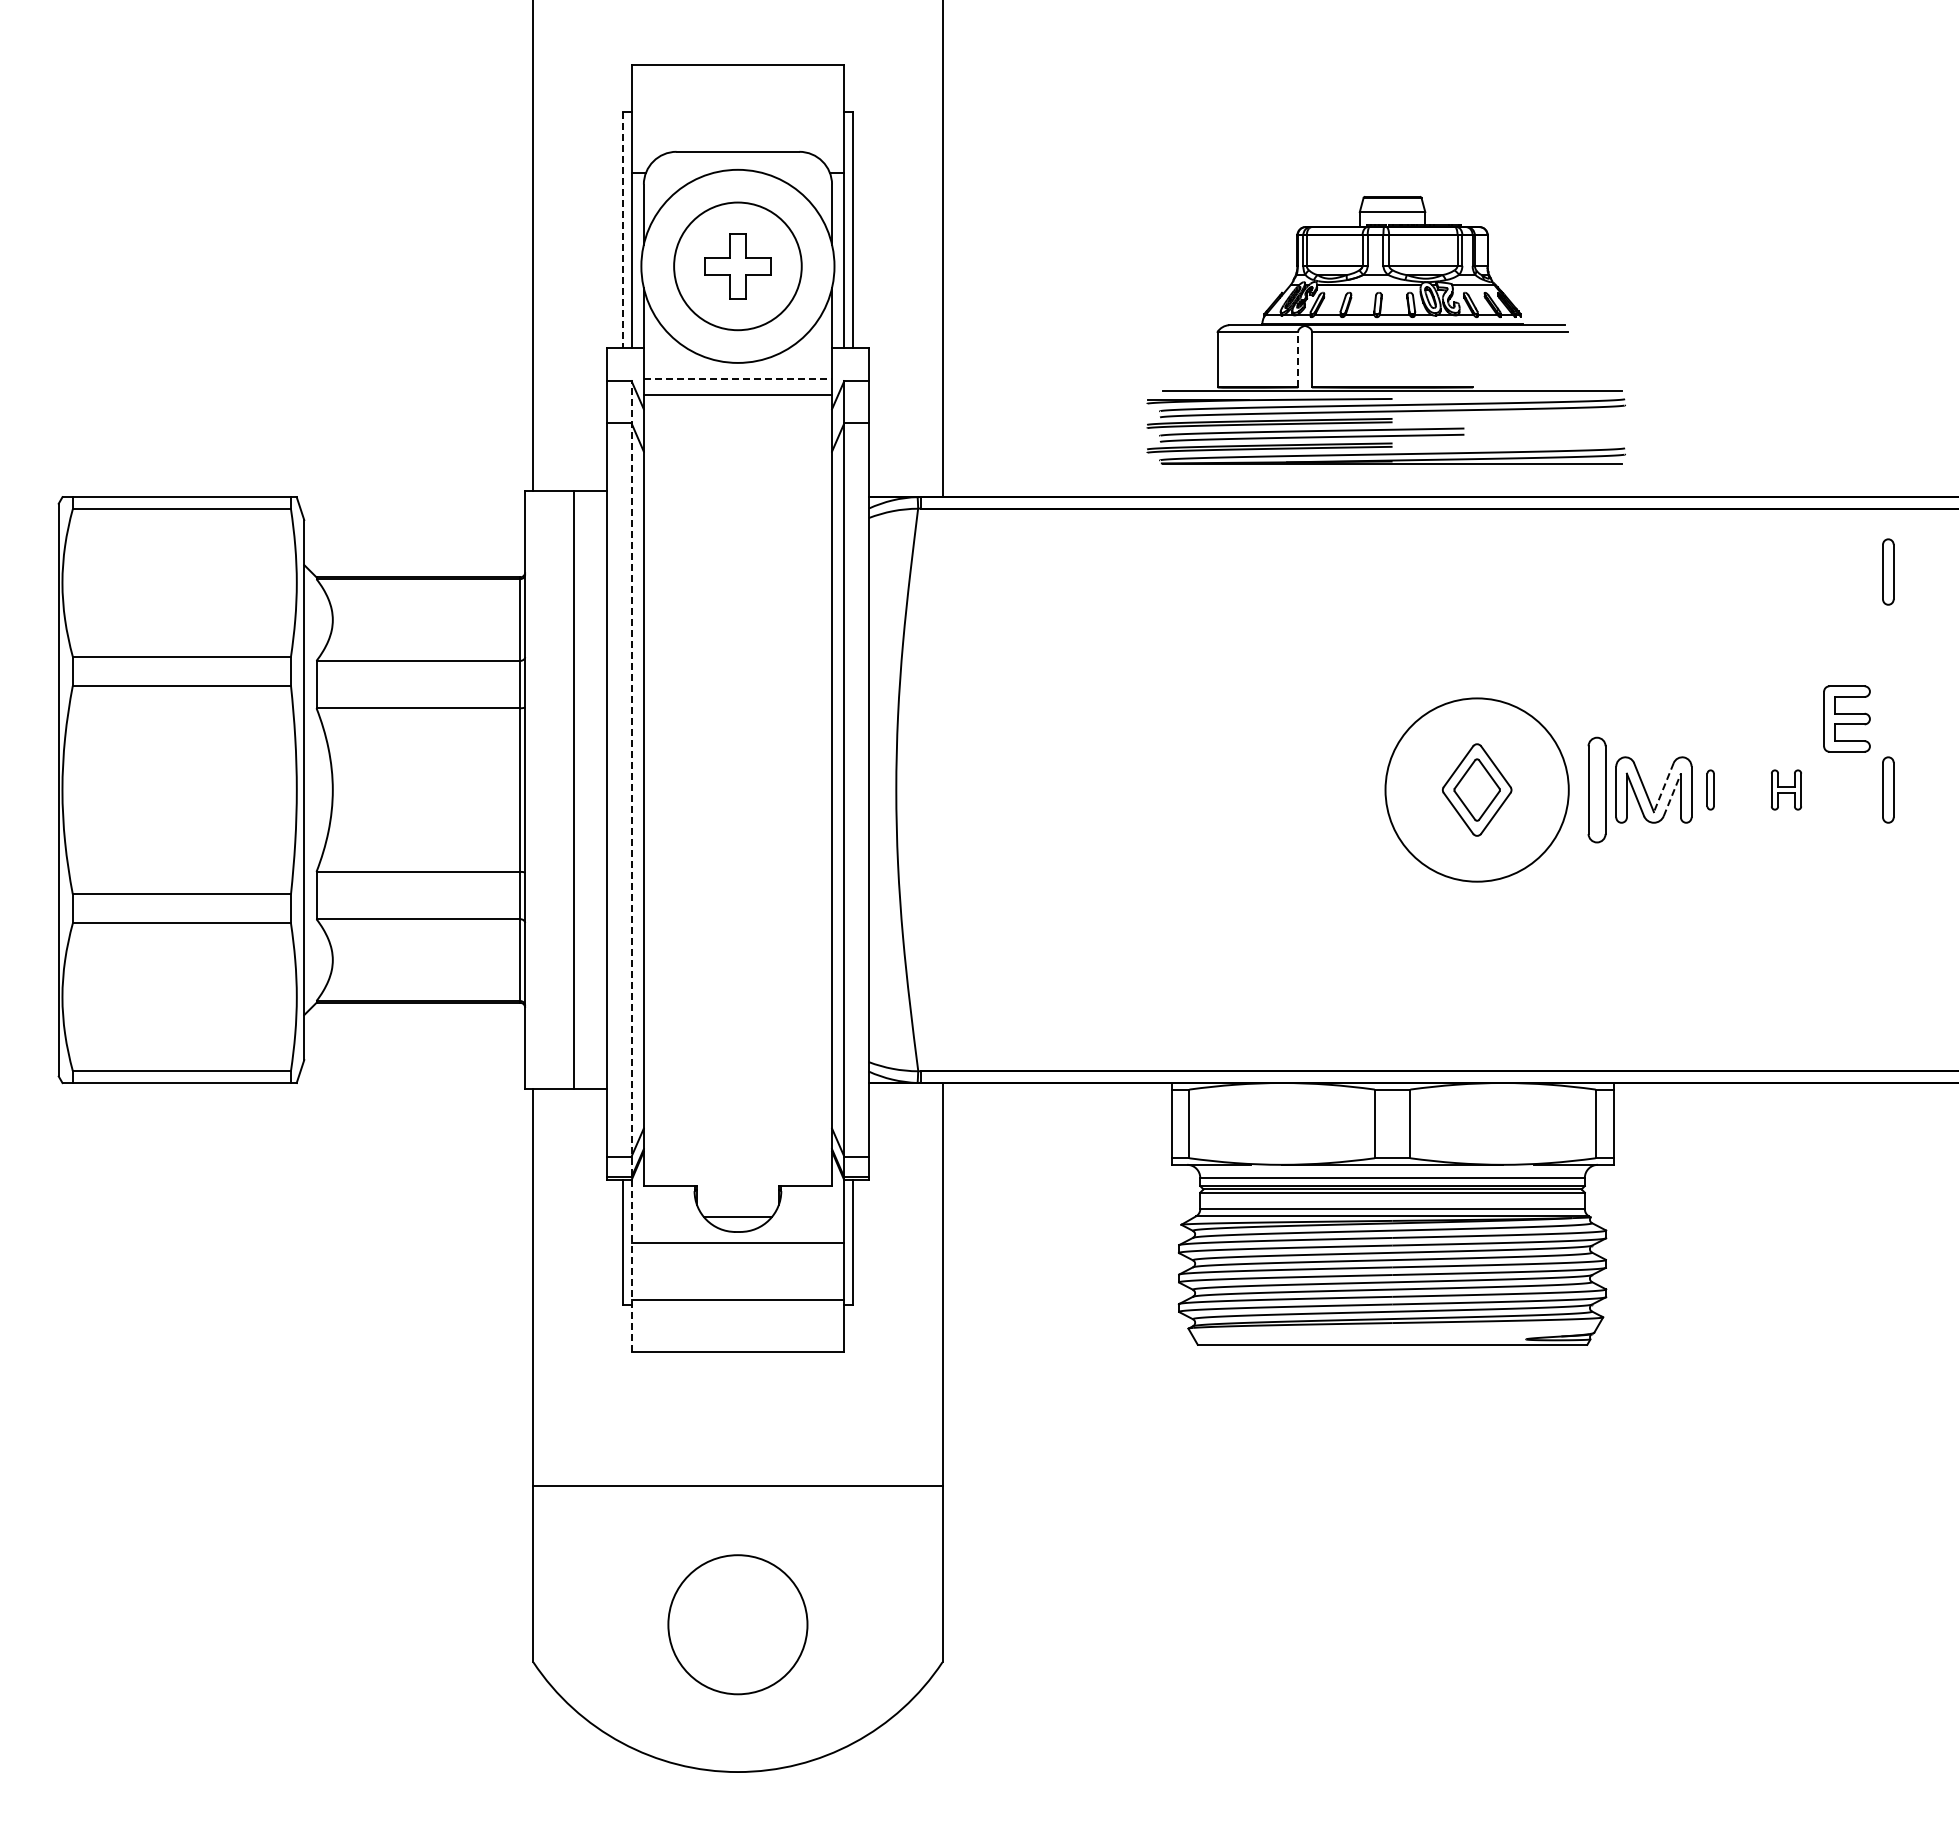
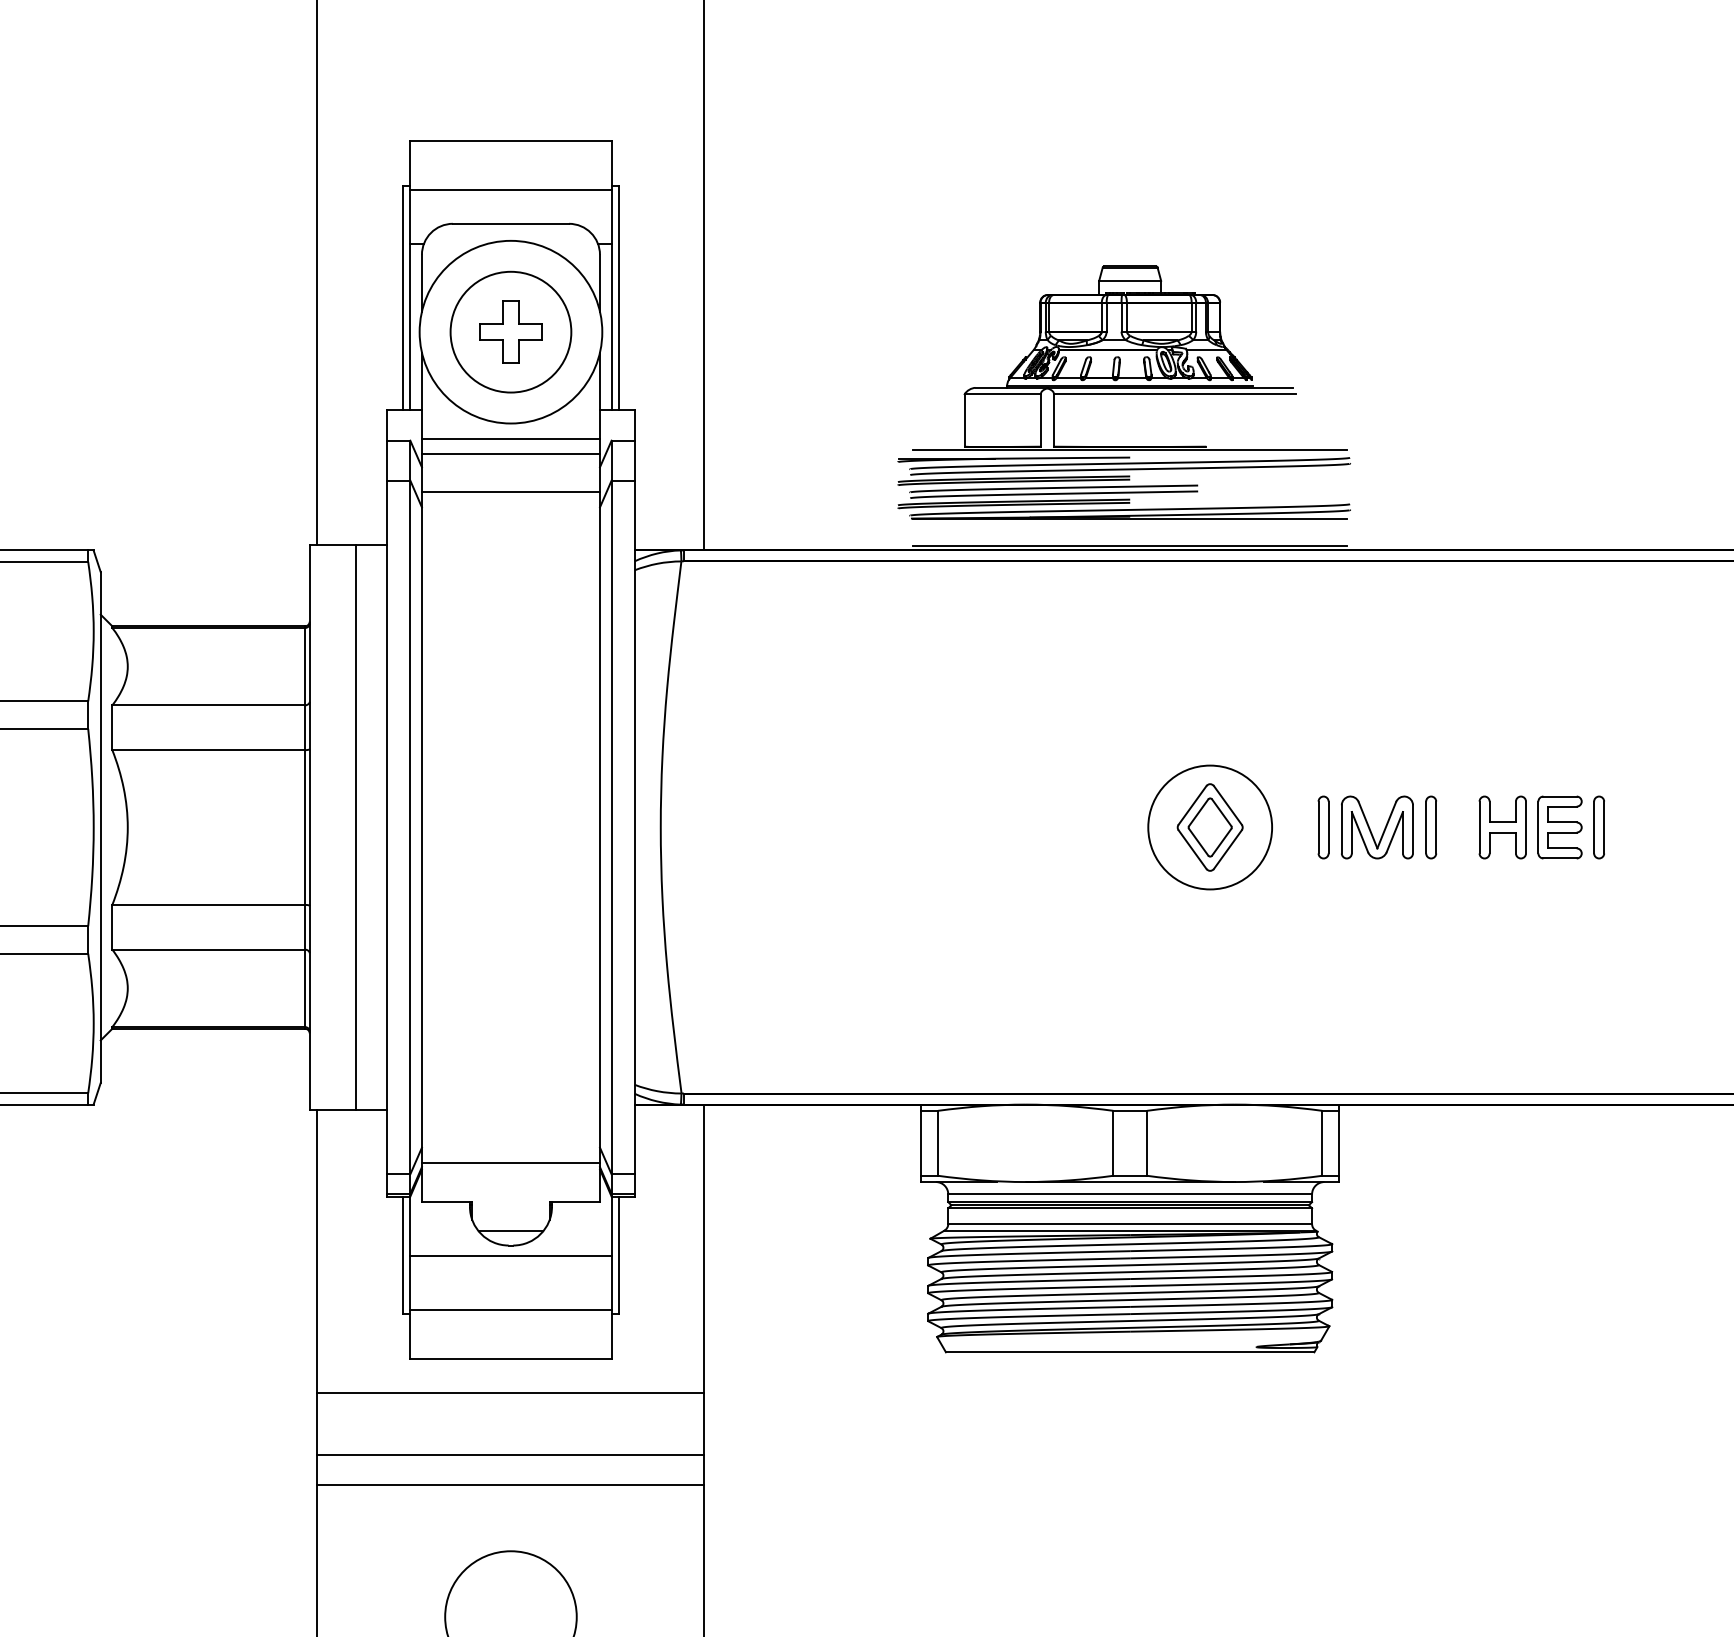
line: (737, 116) -> (510, 190), added
line: (623, 230) -> (402, 298), dashed -> solid
line: (1298, 359) -> (1041, 420), dashed -> solid
line: (738, 378) -> (511, 438), dashed -> solid
line: (737, 435) -> (510, 492), added
line: (1392, 492) -> (1130, 546), added
part: (1888, 571) -> (1599, 620), removed
part: (1846, 718) -> (1559, 826), moved
line: (1663, 788) -> (1386, 826), dashed -> solid
circle: (1476, 789) -> (1209, 826), size x0.71
part: (1596, 789) -> (1323, 826), size x0.62
part: (1710, 789) -> (1430, 826), size x1.67
part: (1786, 789) -> (1502, 826), size x1.67
line: (1672, 794) -> (1394, 831), dashed -> solid
line: (631, 866) -> (410, 899), dashed -> solid
line: (737, 1144) -> (510, 1162), added
line: (737, 1387) -> (510, 1392), added
line: (737, 1452) -> (510, 1454), added

